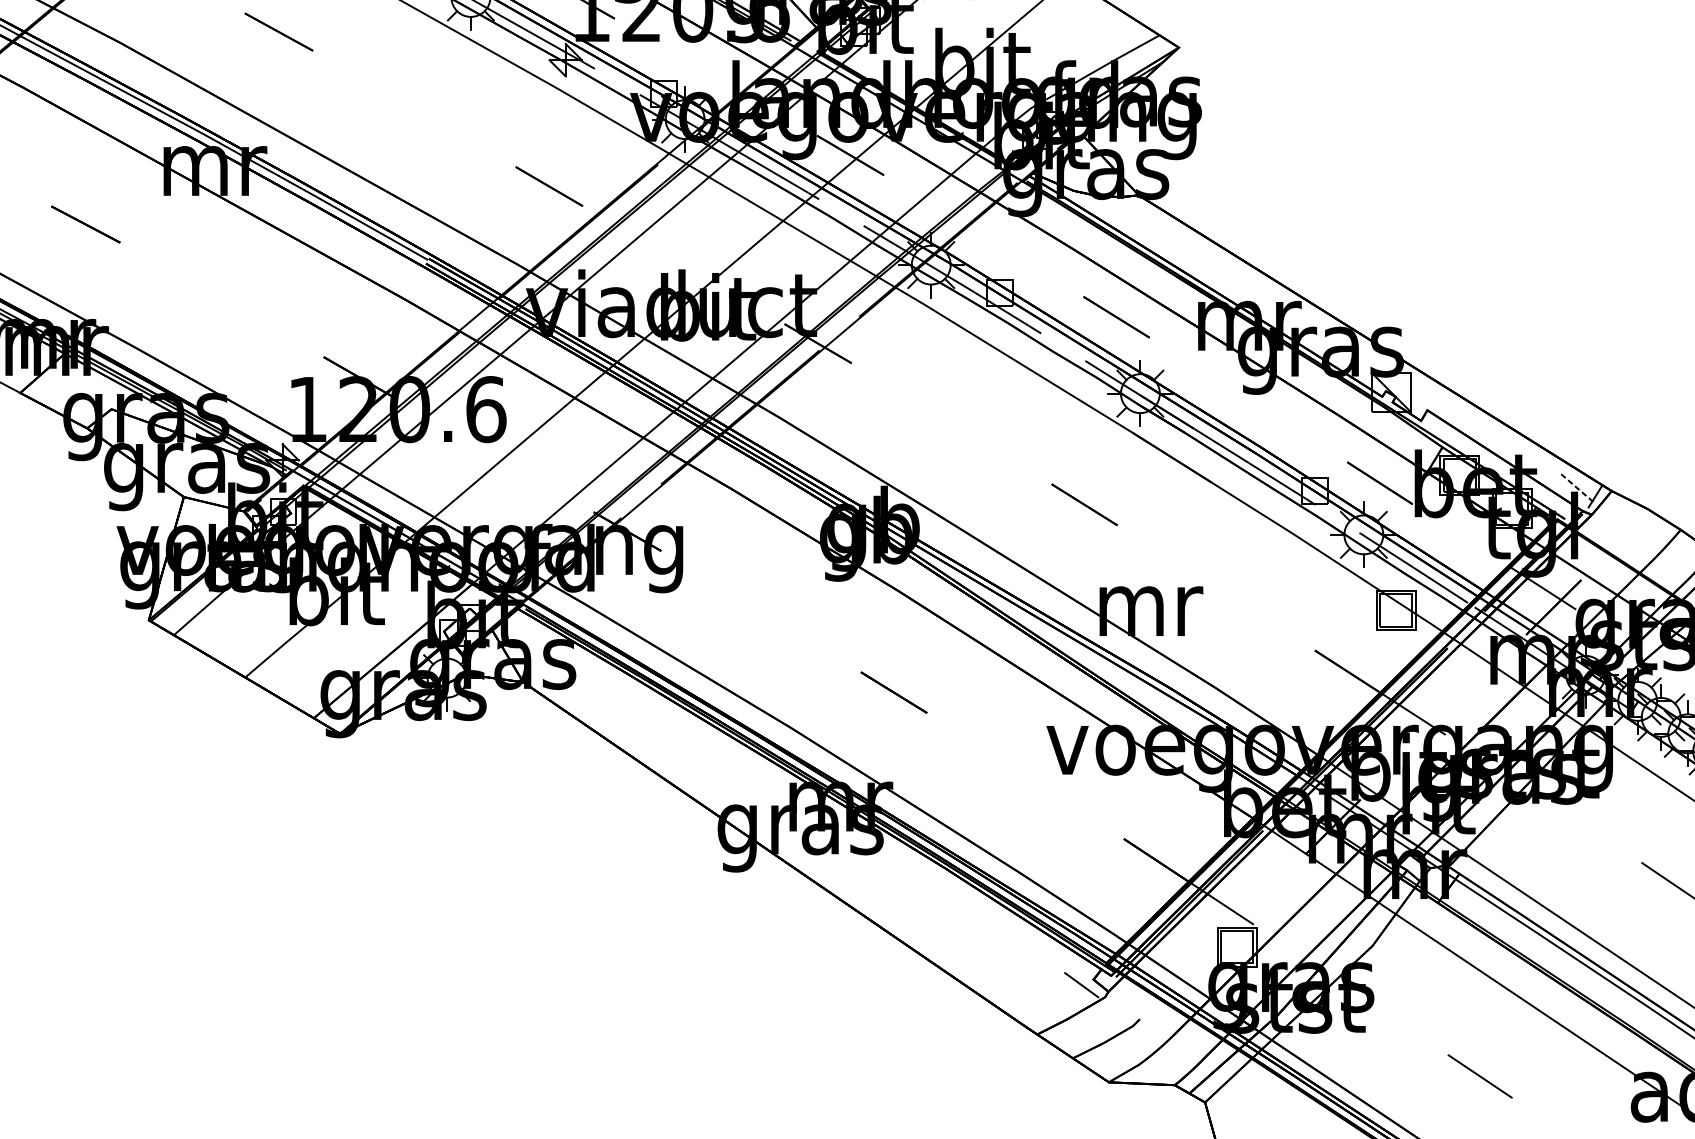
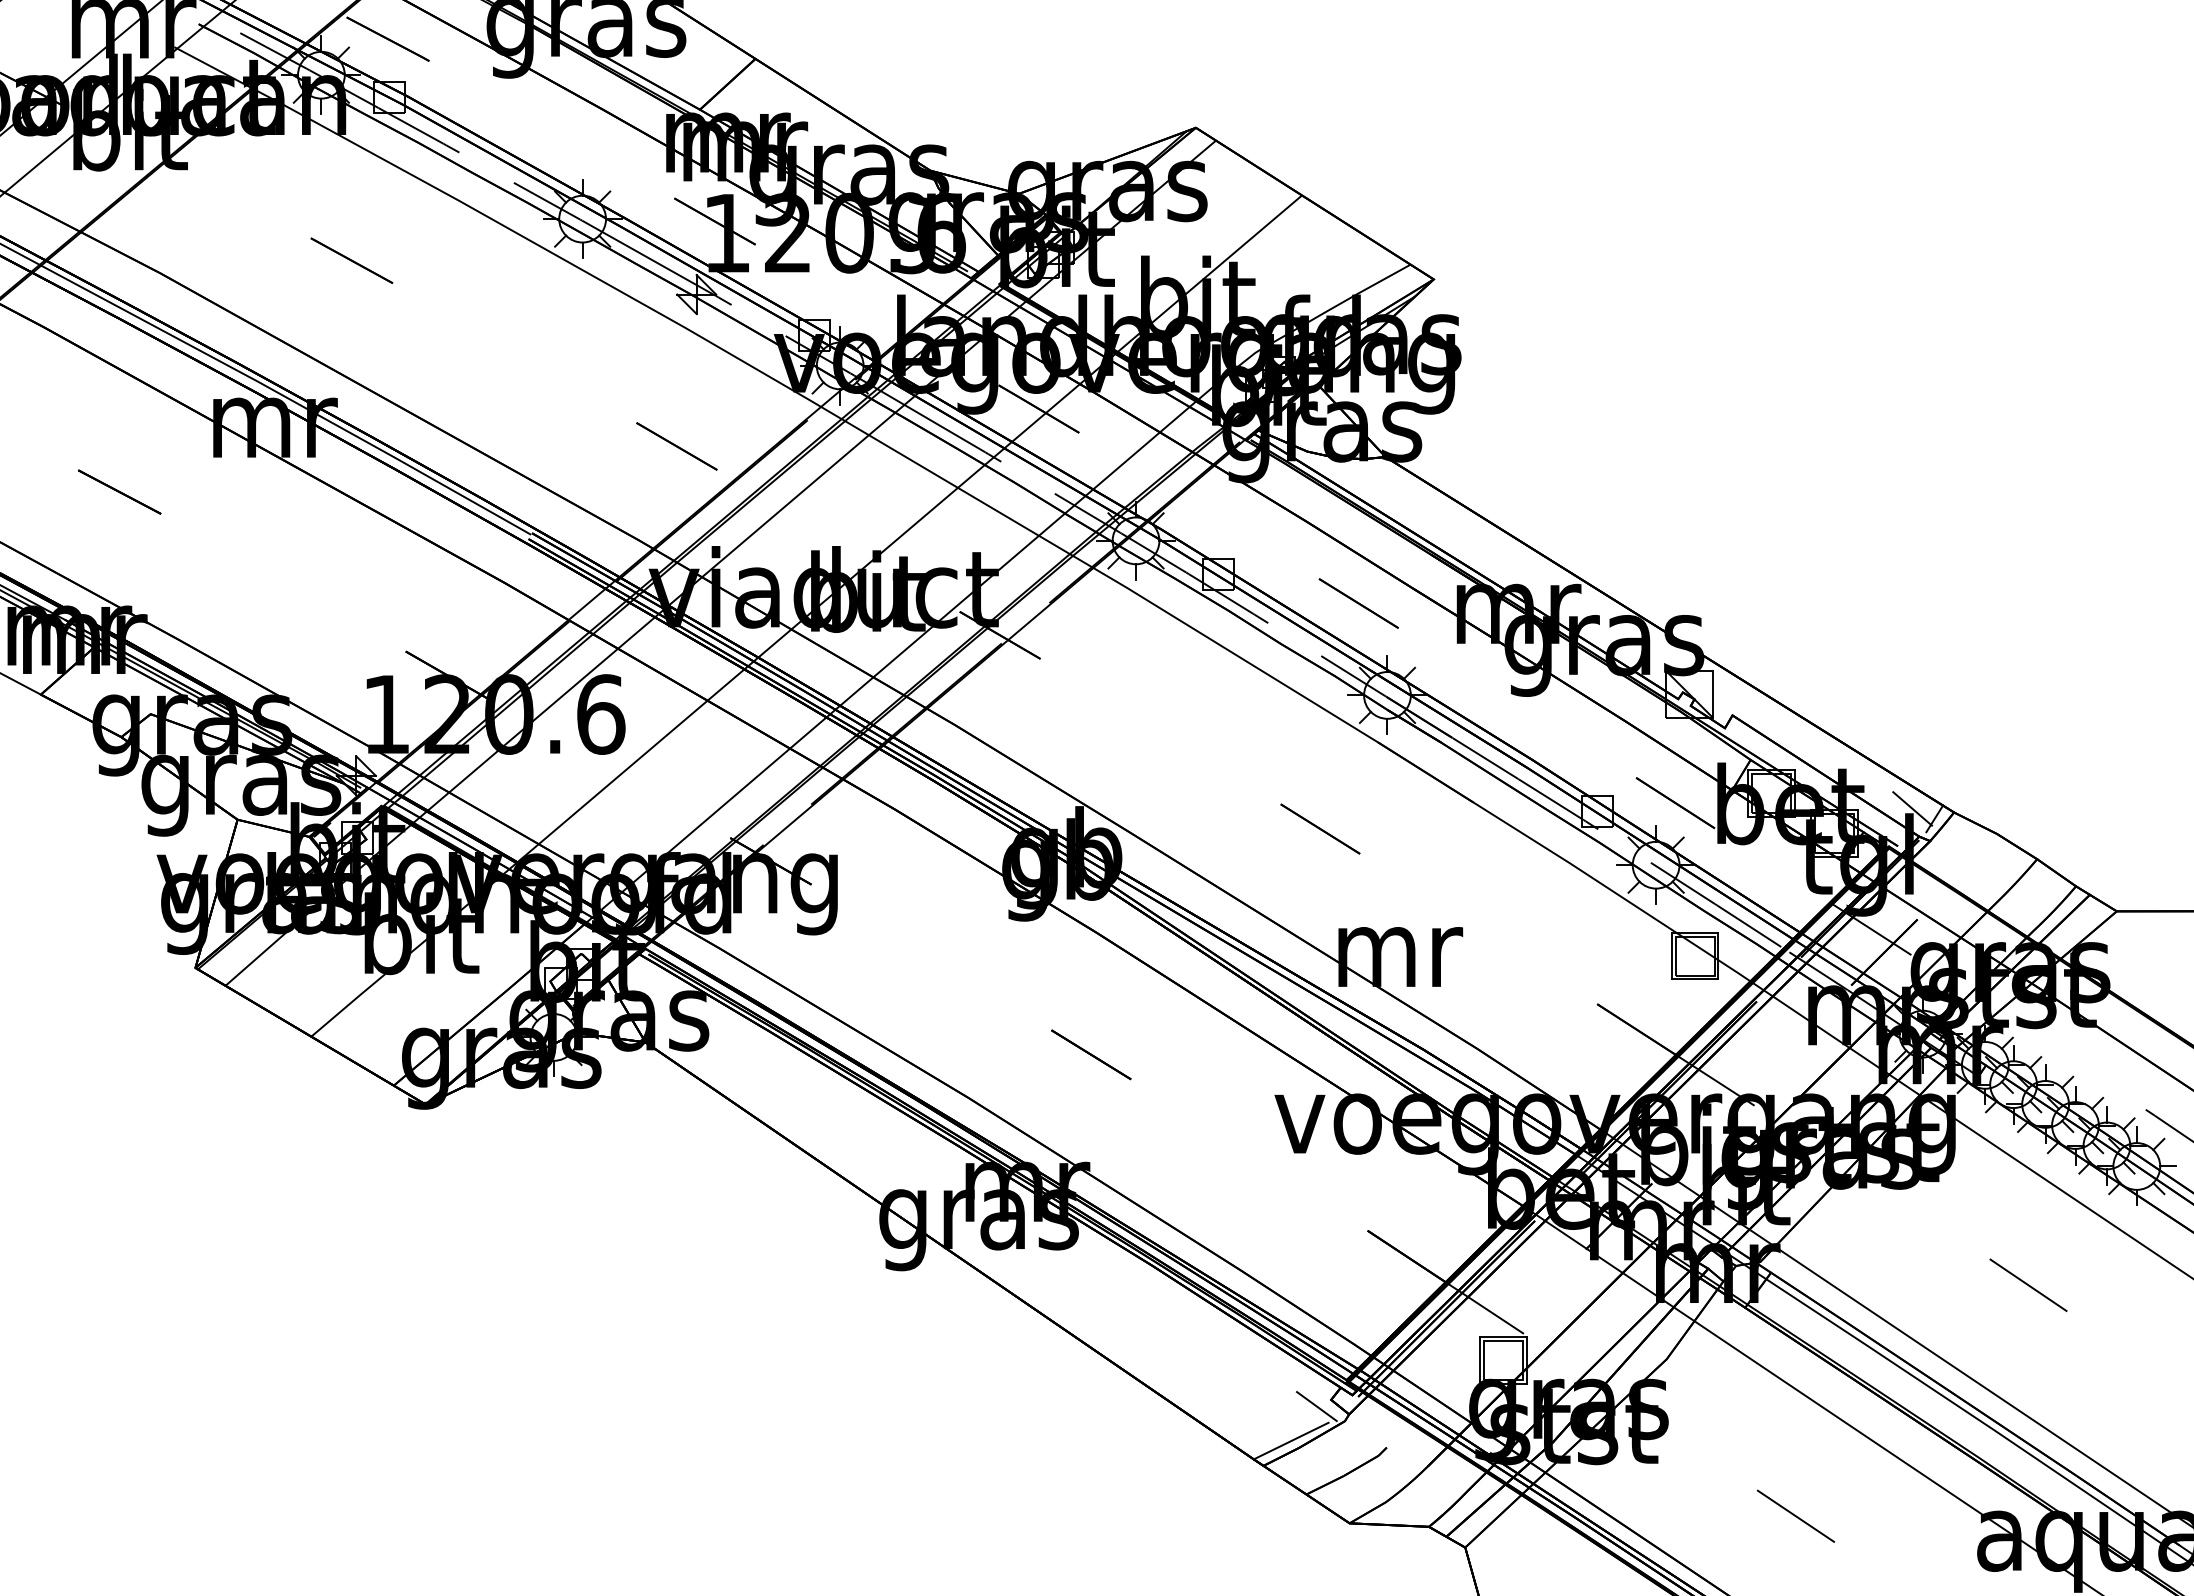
line: (1577, 487) -> (1912, 808), dashed -> solid
line: (1059, 1013) -> (1290, 1440), added

